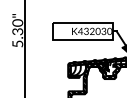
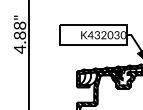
text: (17, 33) -> (19, 37), 5.30" -> 4.88"

